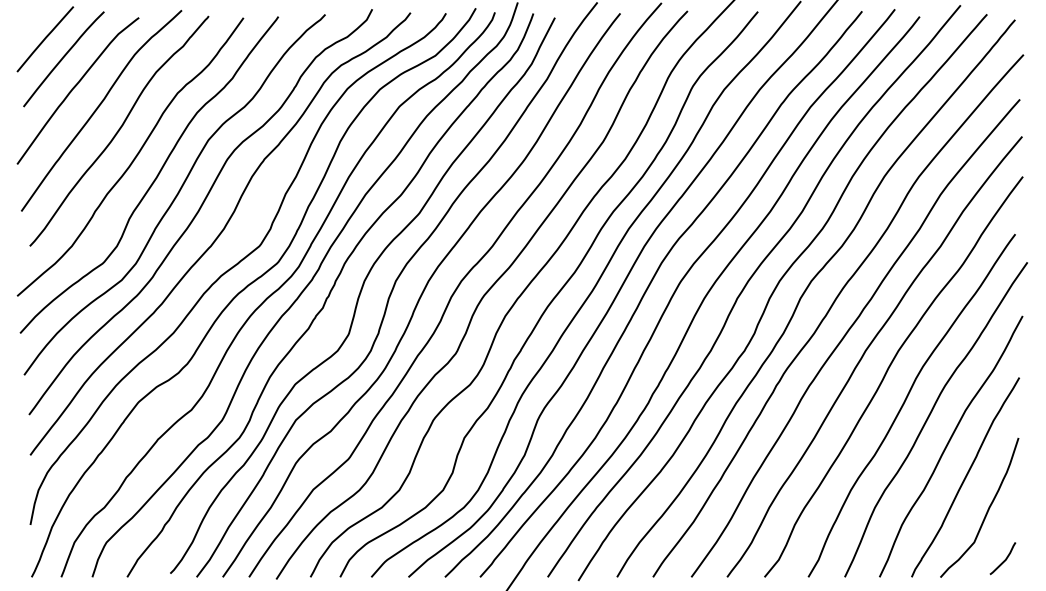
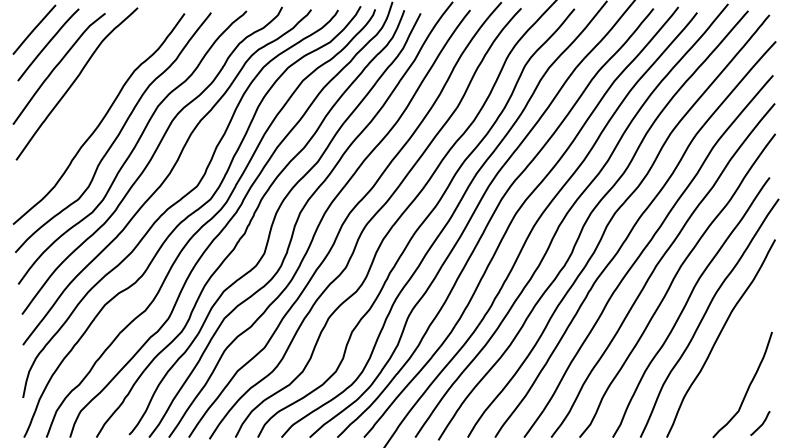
curve: (119, 131) -> (90, 99), removed
curve: (964, 476) -> (731, 361), removed

